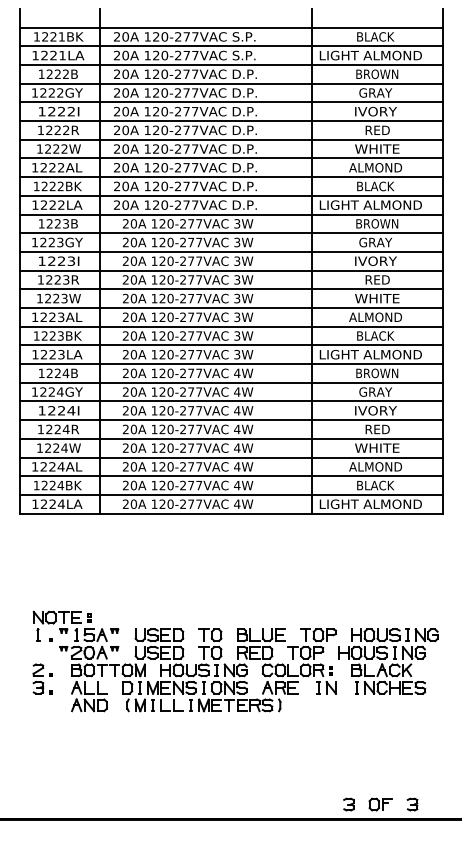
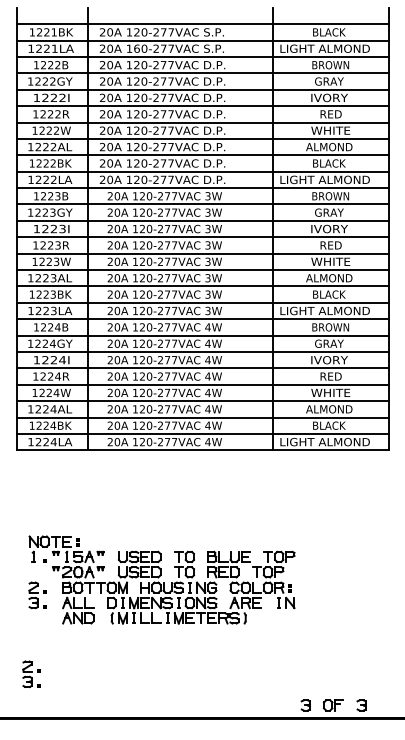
text: (156, 55) -> (137, 48), 120-277VAC -> 160-277VAC
part: (388, 661) -> (340, 579), removed
part: (35, 768) -> (31, 673), added

